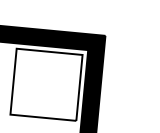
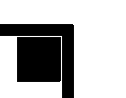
fill: (46, 84) -> (38, 59), added

